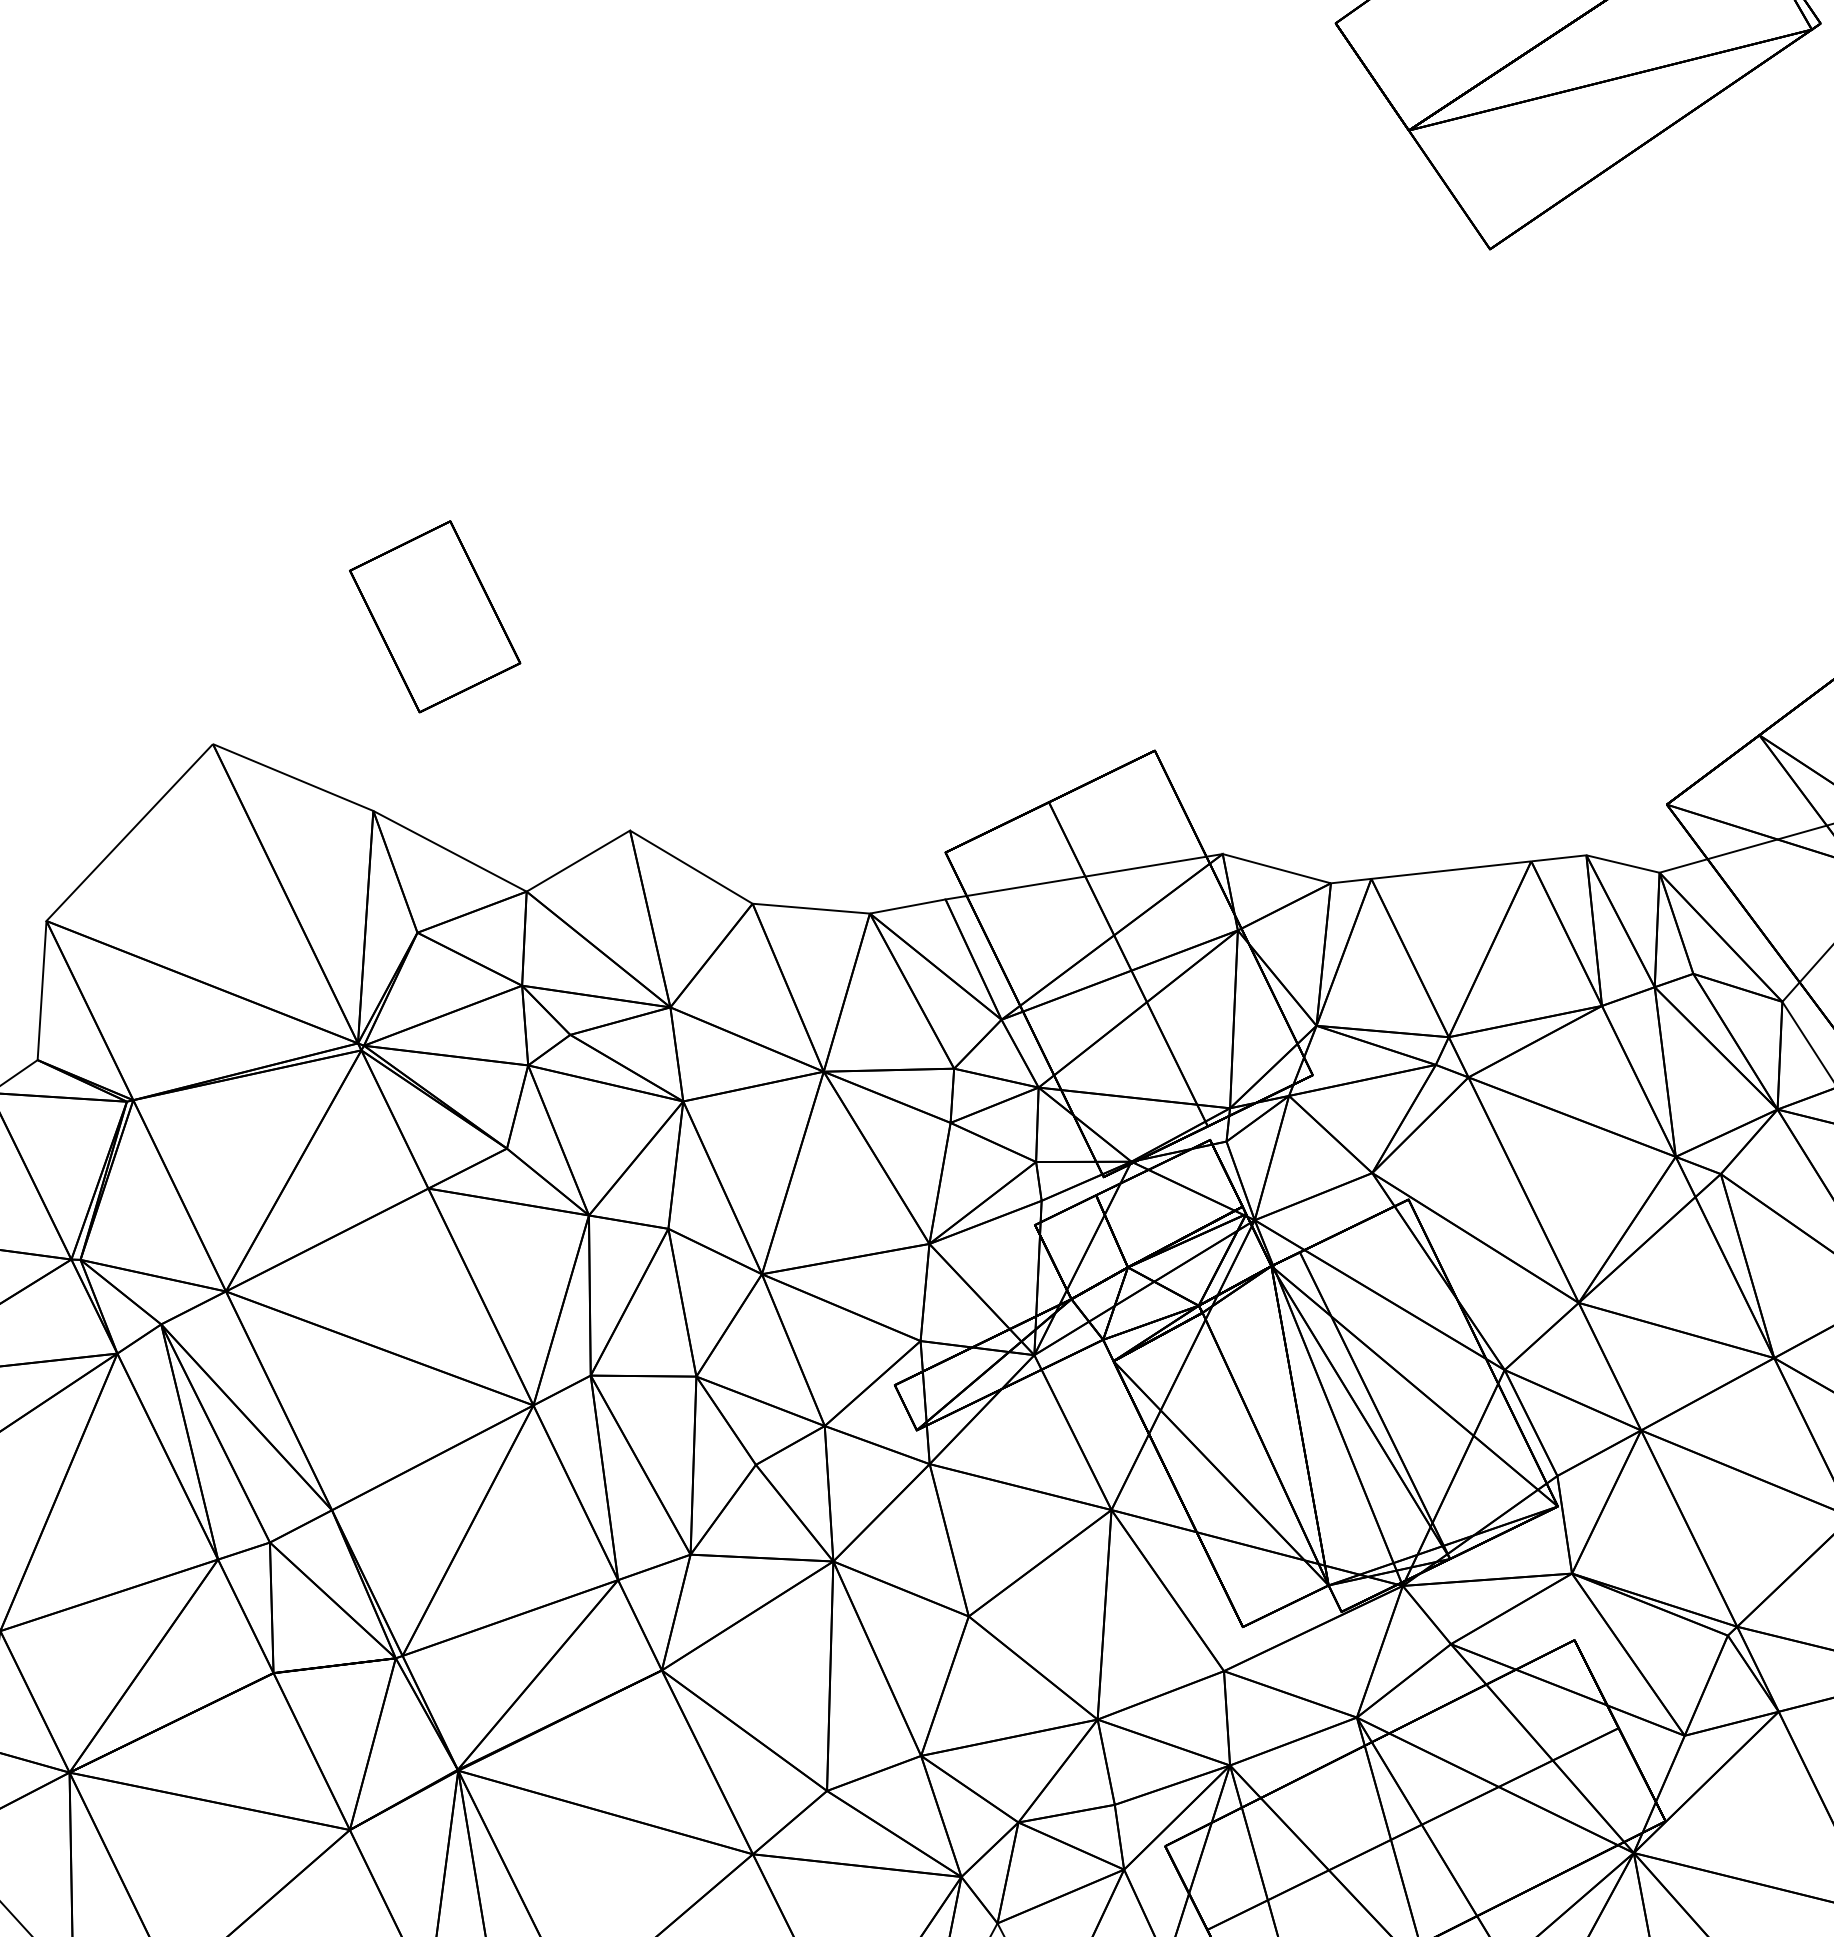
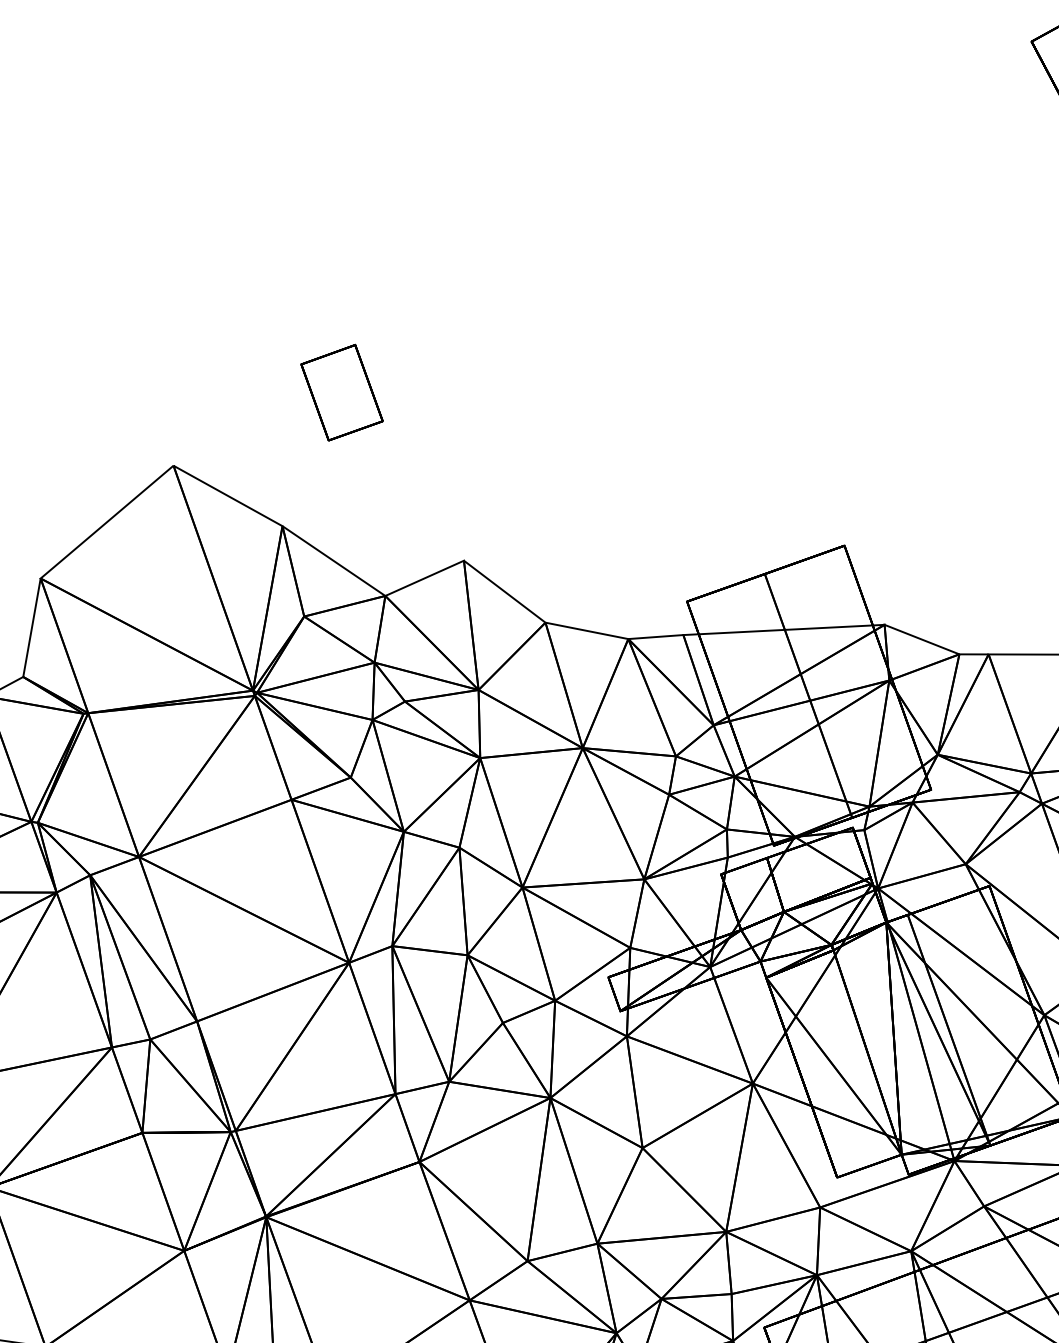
part: (434, 616) -> (341, 392), size x0.71

